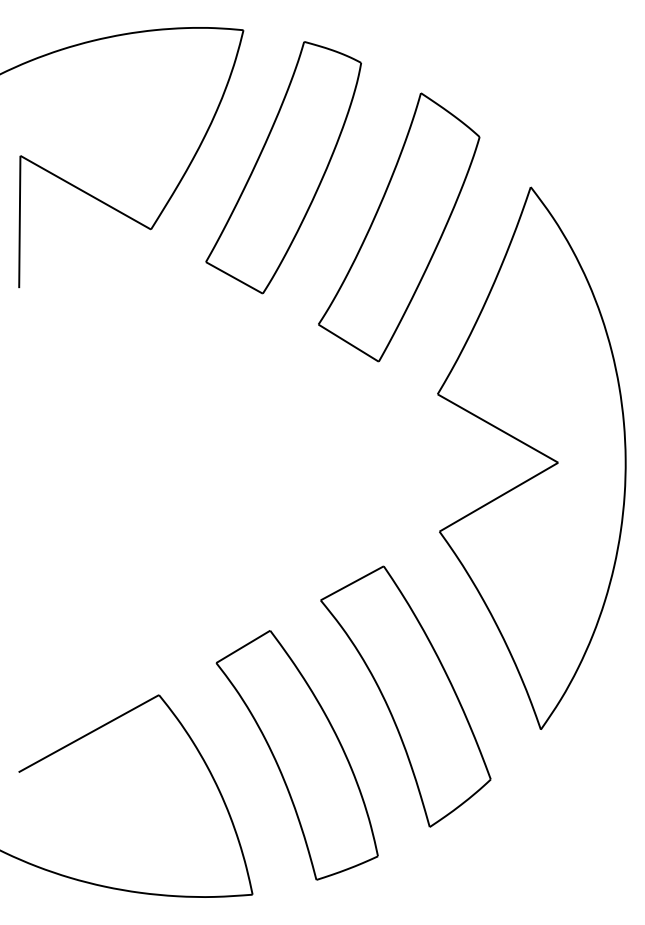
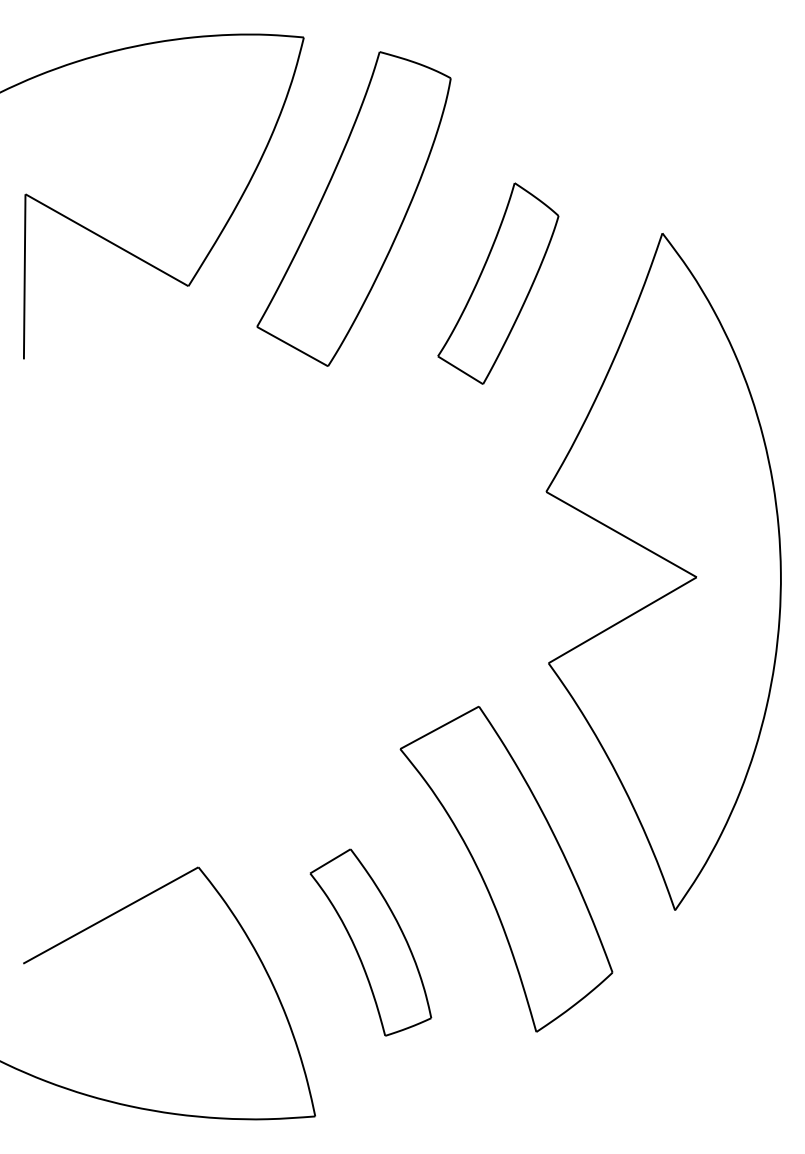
part: (399, 227) -> (498, 283), size x0.6
part: (296, 755) -> (370, 942), size x0.6

